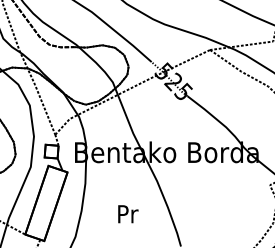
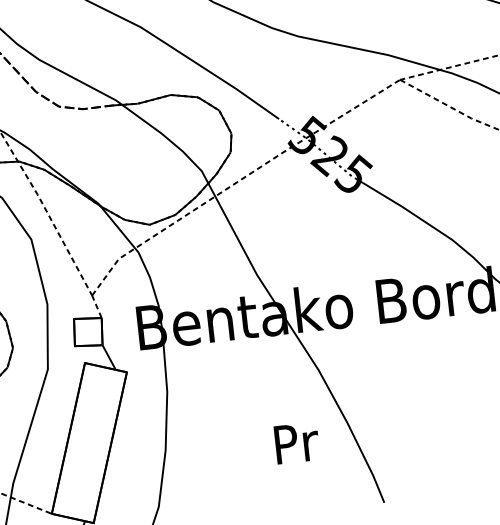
text: (128, 214) -> (297, 443), moved

